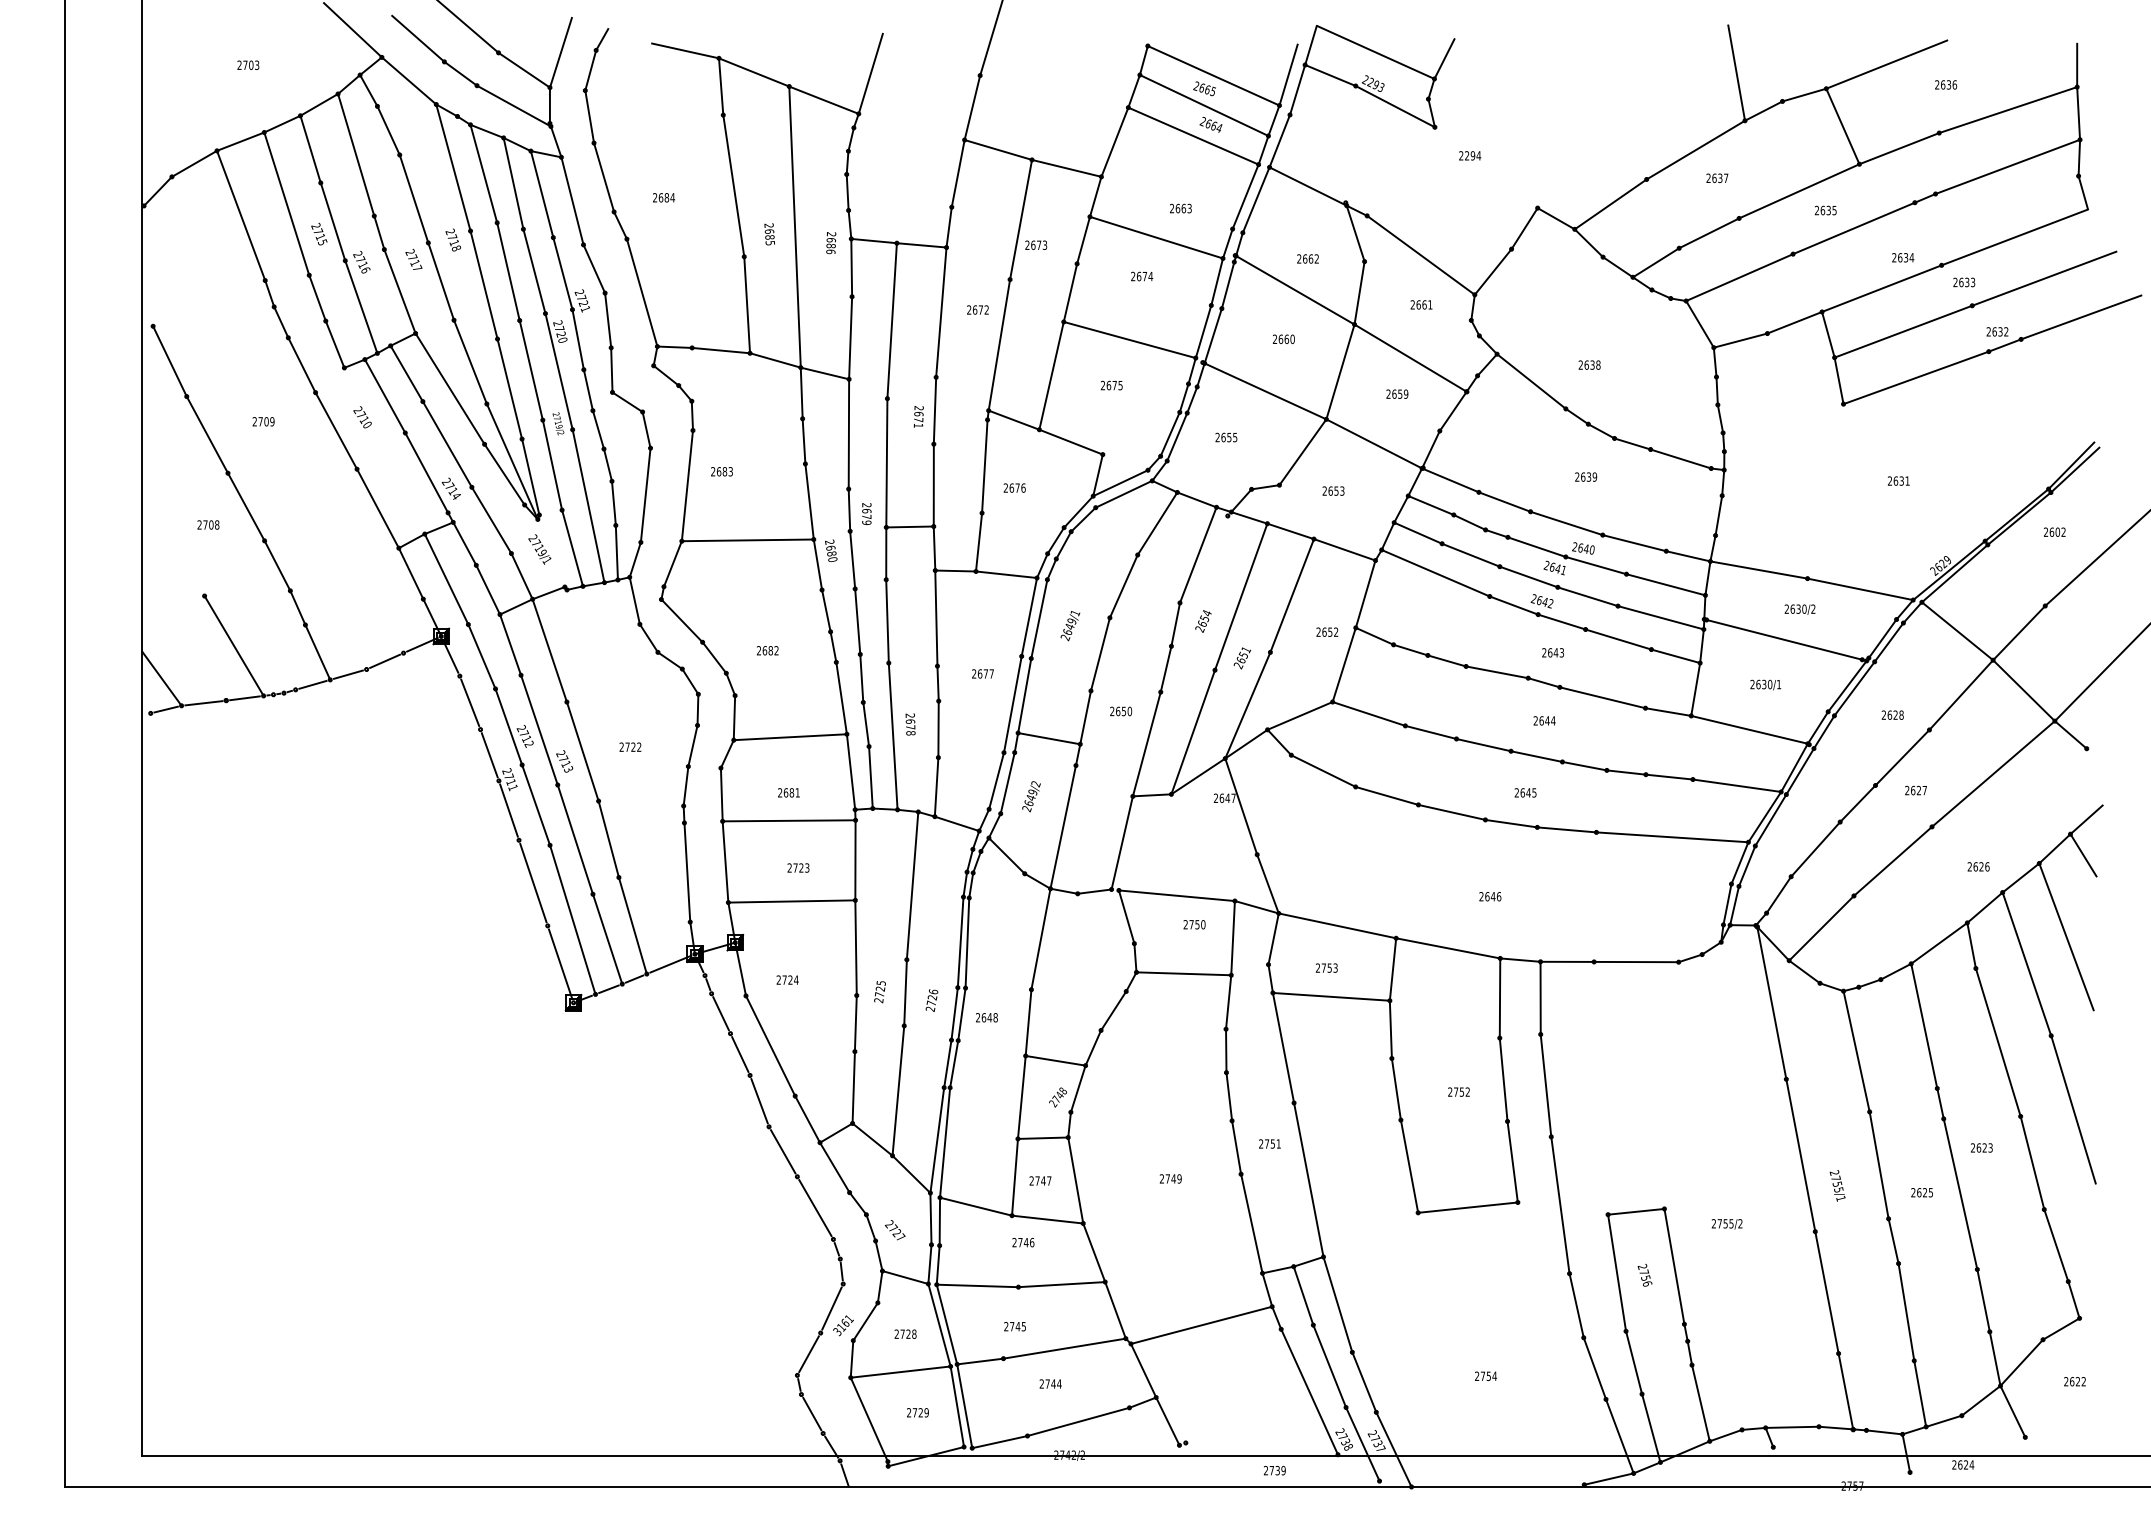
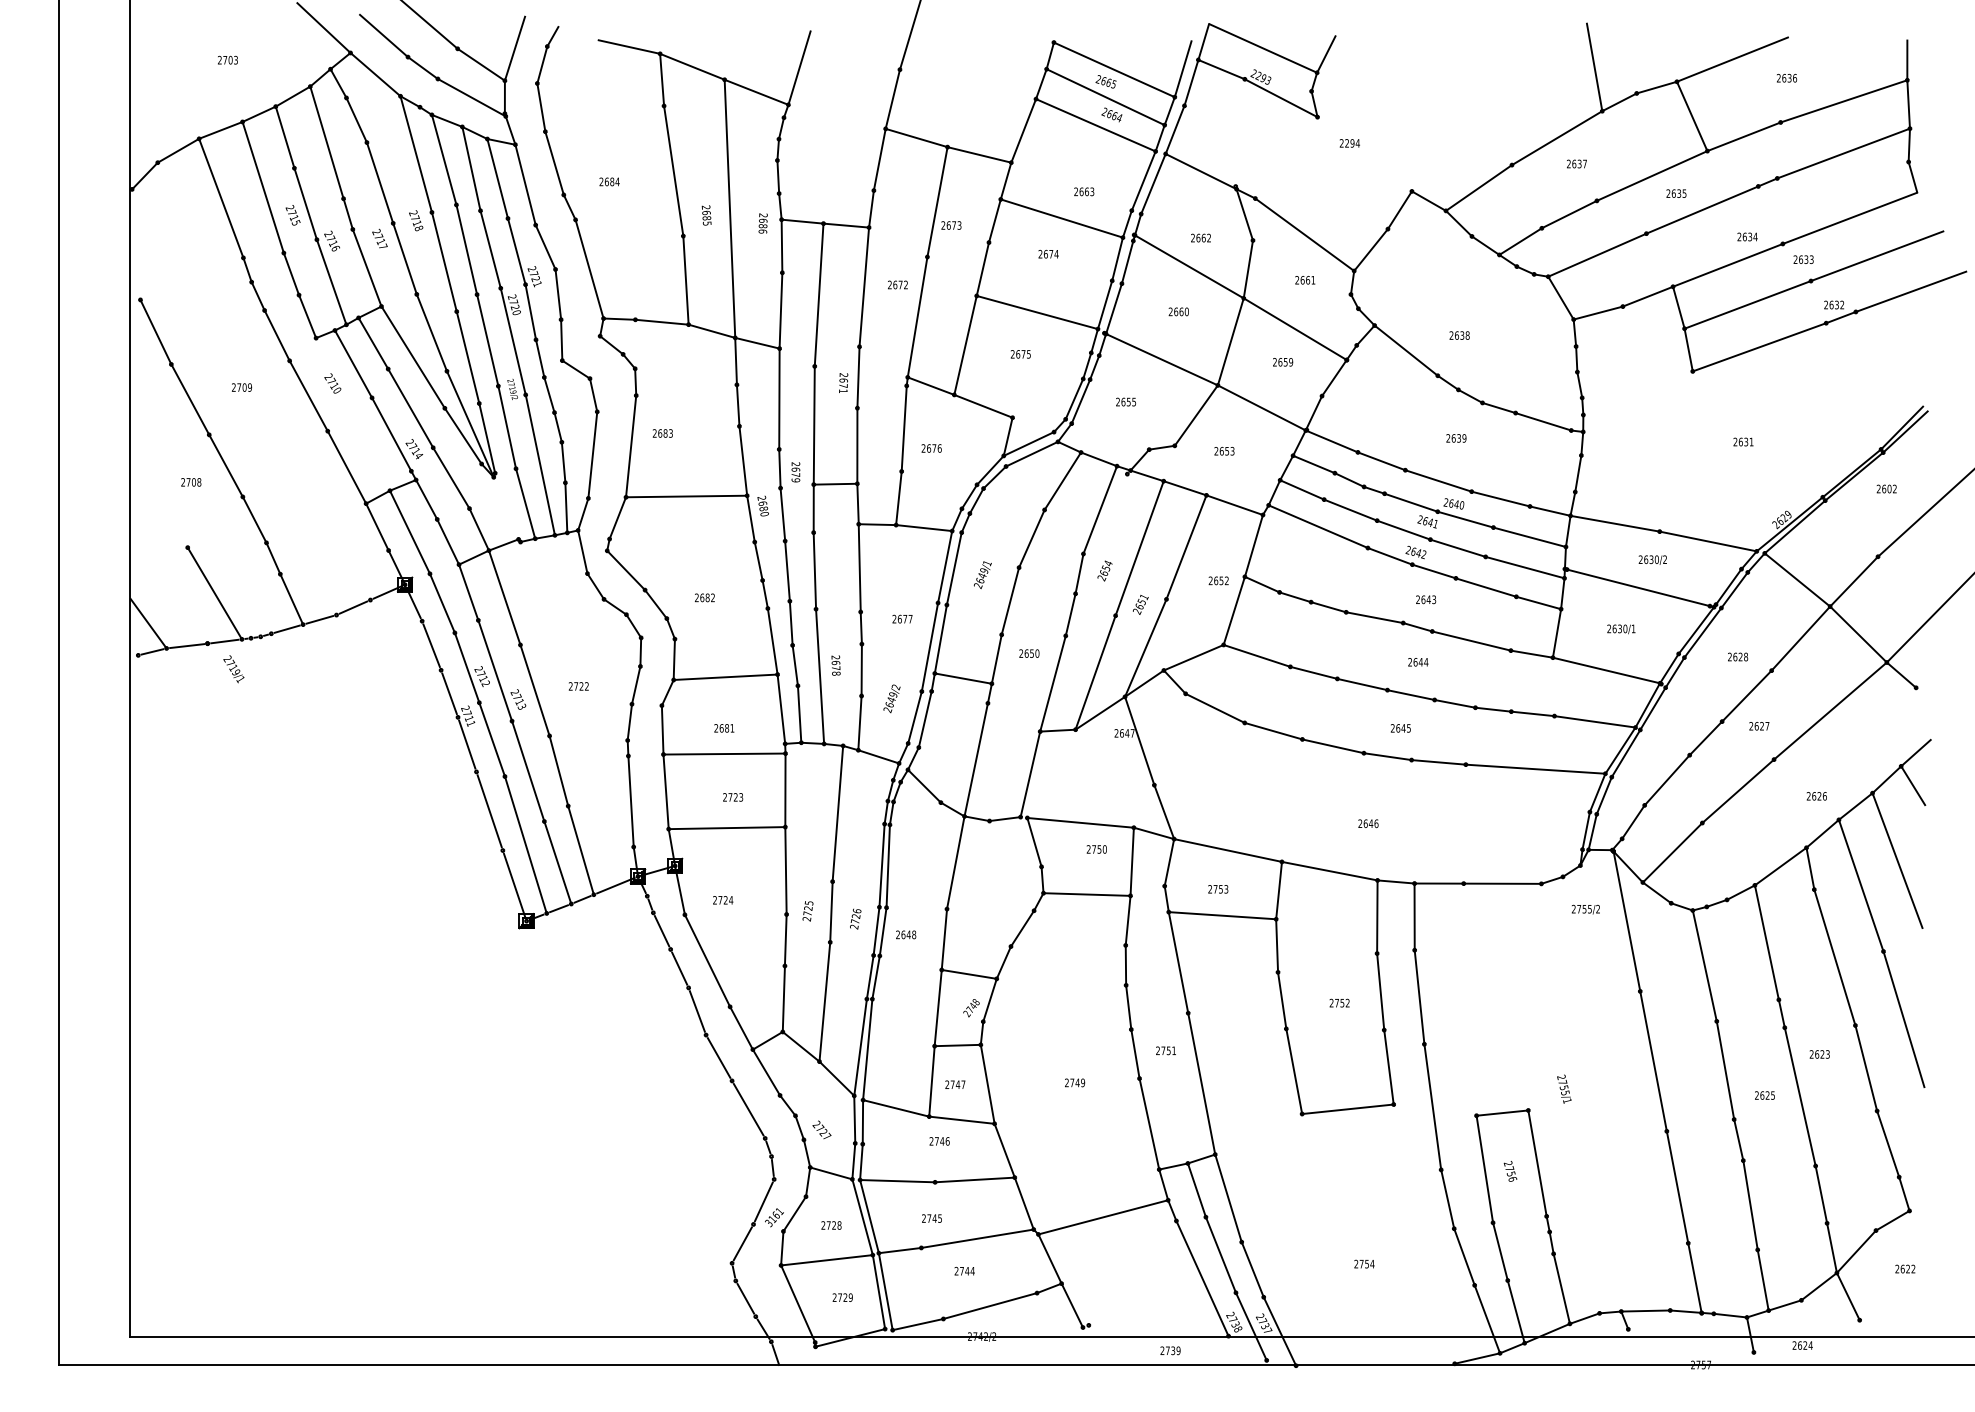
text: (539, 549) -> (233, 669), moved
text: (1031, 796) -> (891, 698), moved
text: (1837, 1185) -> (1564, 1088), moved
text: (1726, 1224) -> (1585, 909), moved

